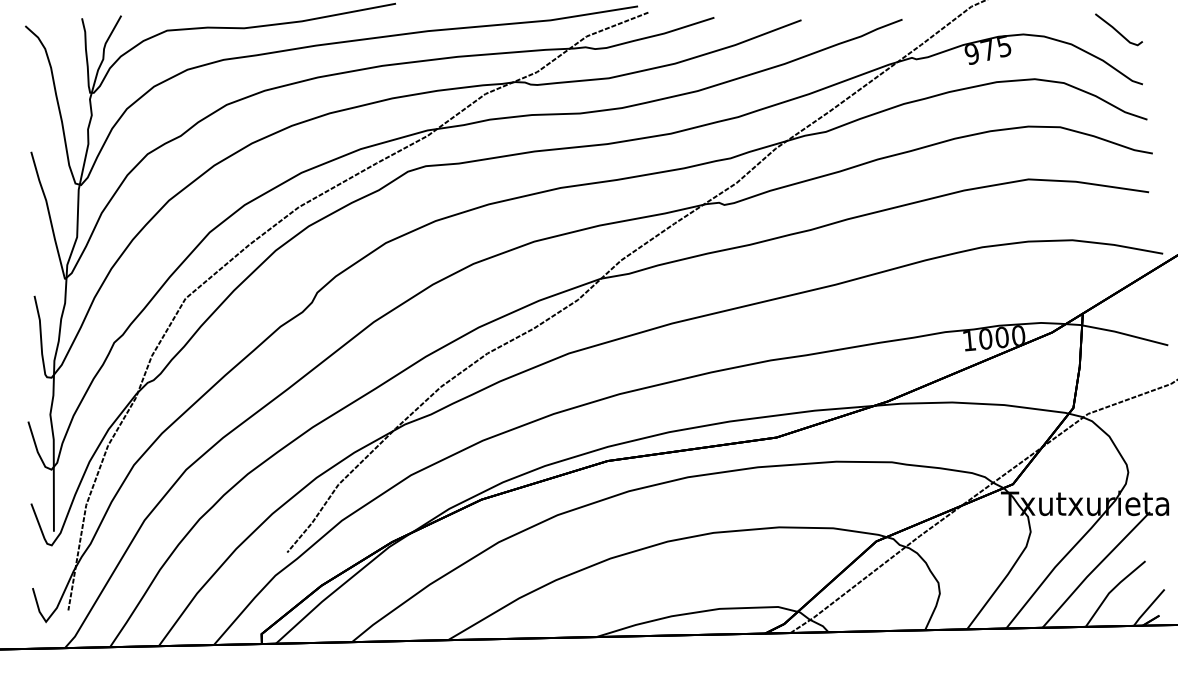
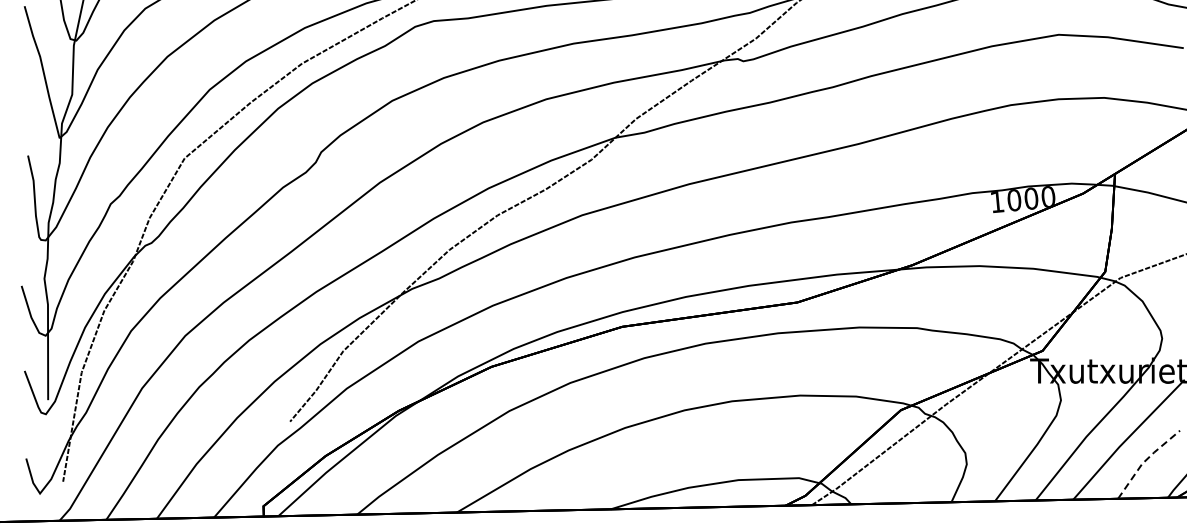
line: (1111, 590) -> (1144, 461), solid -> dashed

